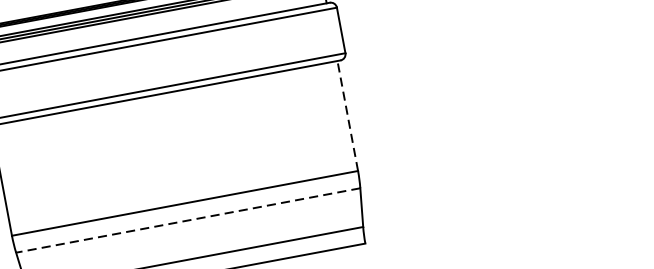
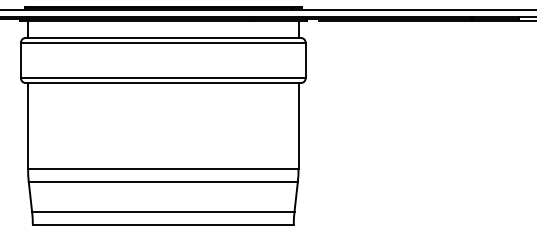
line: (347, 116) -> (298, 126), dashed -> solid
line: (187, 220) -> (162, 182), dashed -> solid

